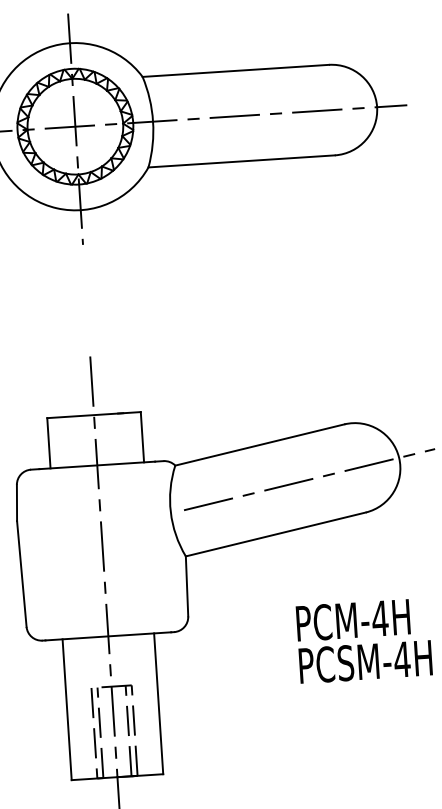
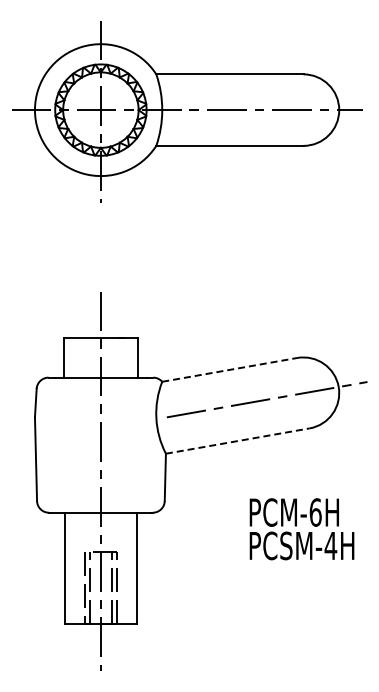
line: (259, 444) -> (229, 369), solid -> dashed
line: (275, 535) -> (237, 441), solid -> dashed
text: (380, 618) -> (315, 512), PCM-4H -> PCM-6H

